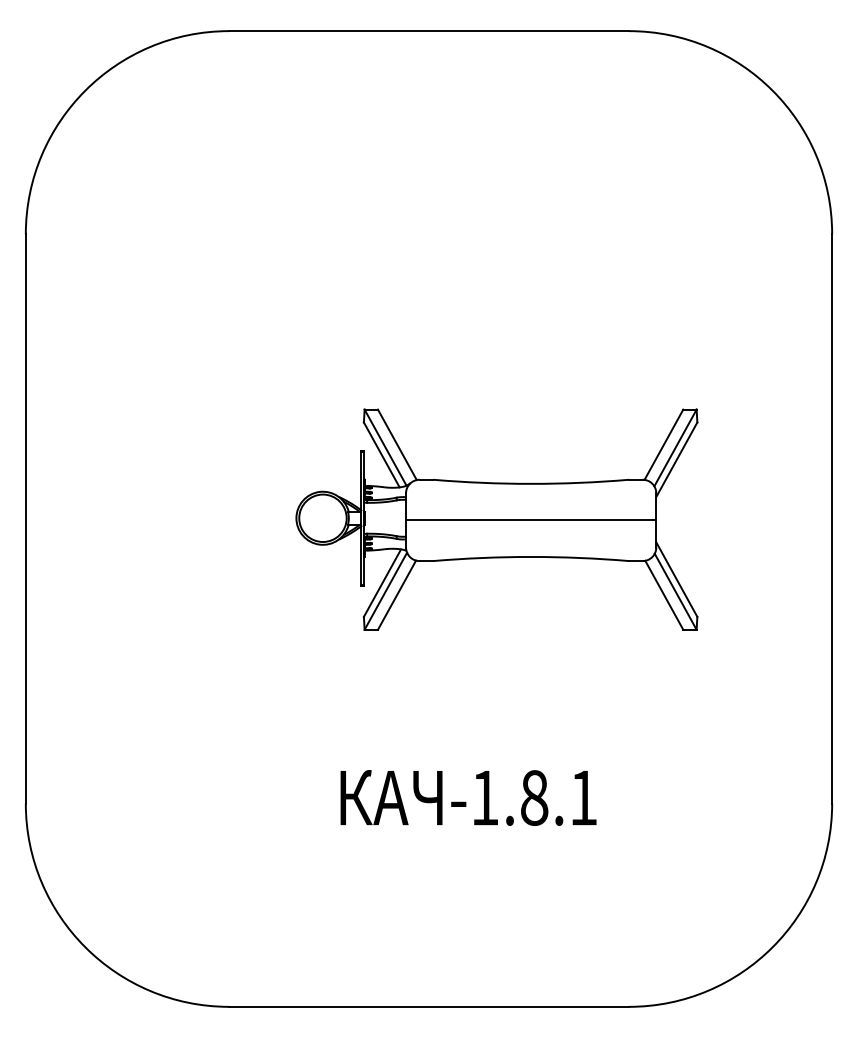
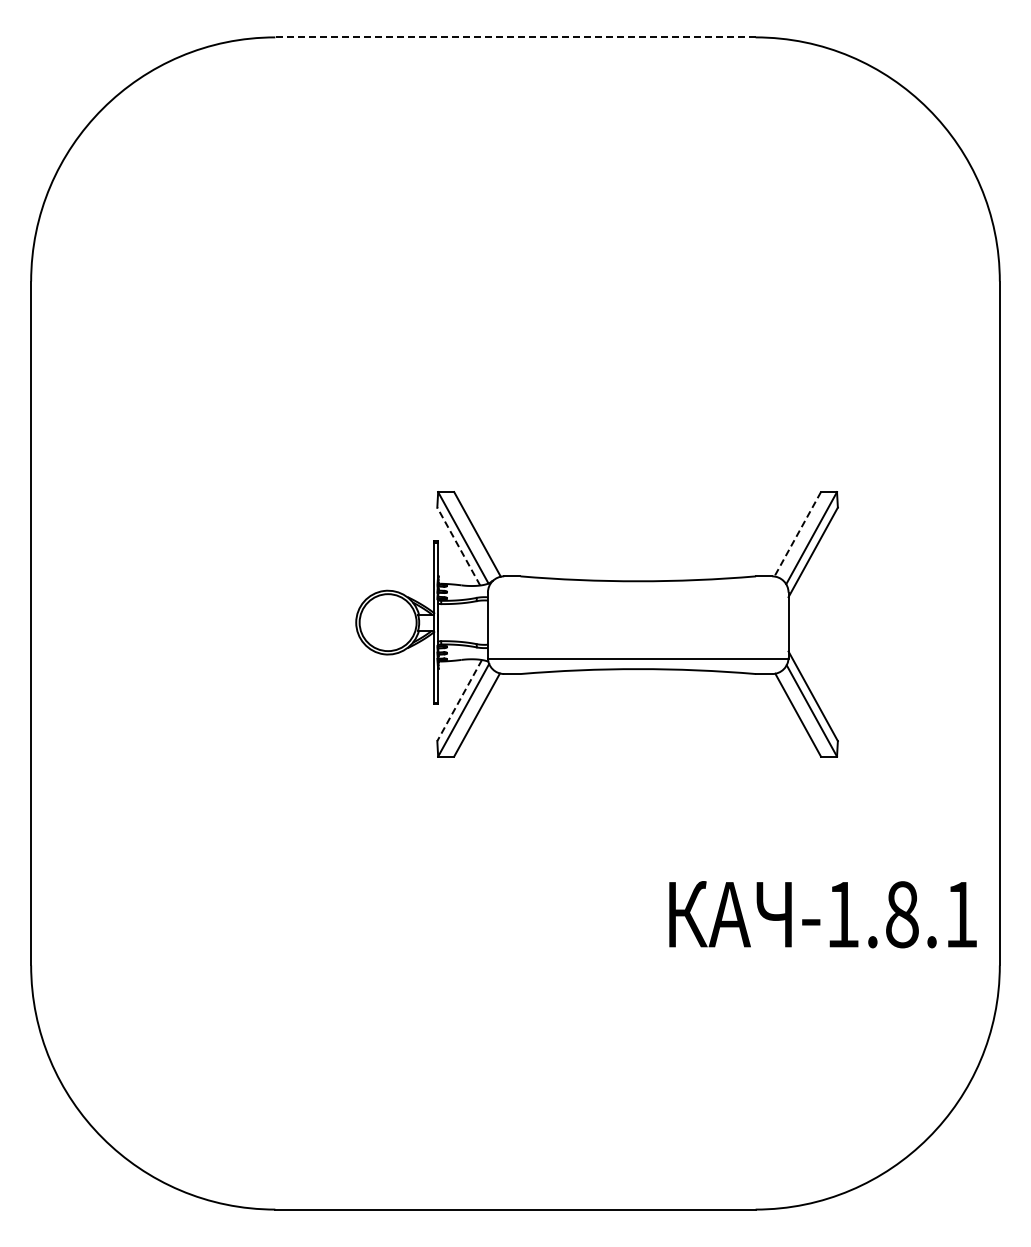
line: (429, 31) -> (515, 37), solid -> dashed
line: (663, 444) -> (797, 534), solid -> dashed
line: (381, 454) -> (458, 546), solid -> dashed
line: (530, 520) -> (637, 659), moved
line: (382, 583) -> (459, 700), solid -> dashed
text: (468, 797) -> (822, 914), moved

